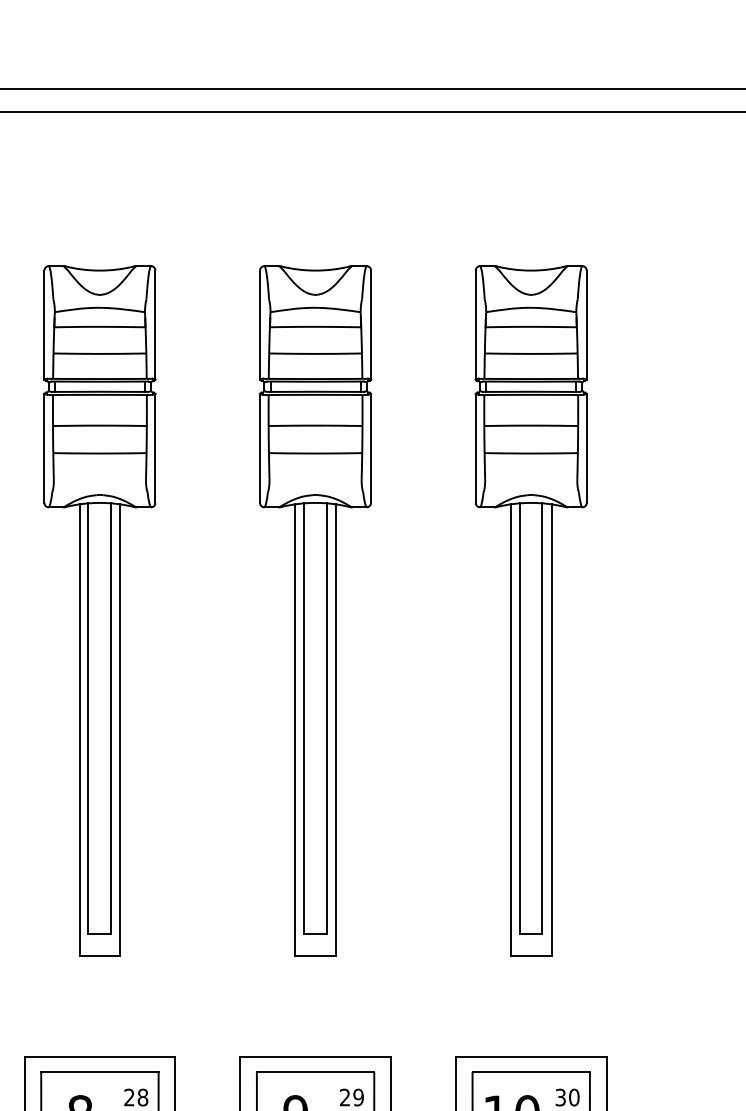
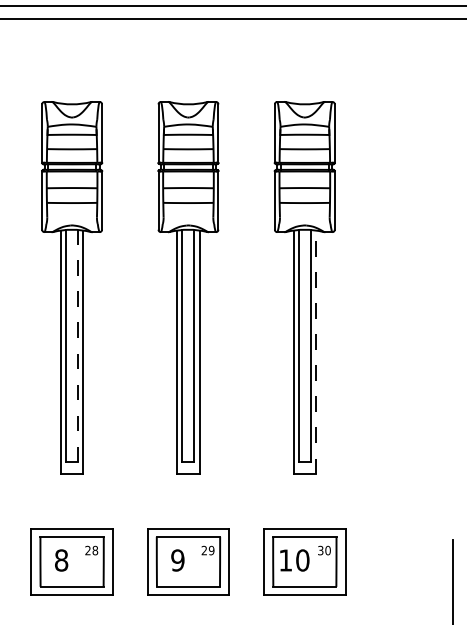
line: (111, 717) -> (78, 345), solid -> dashed
line: (550, 730) -> (315, 352), solid -> dashed

